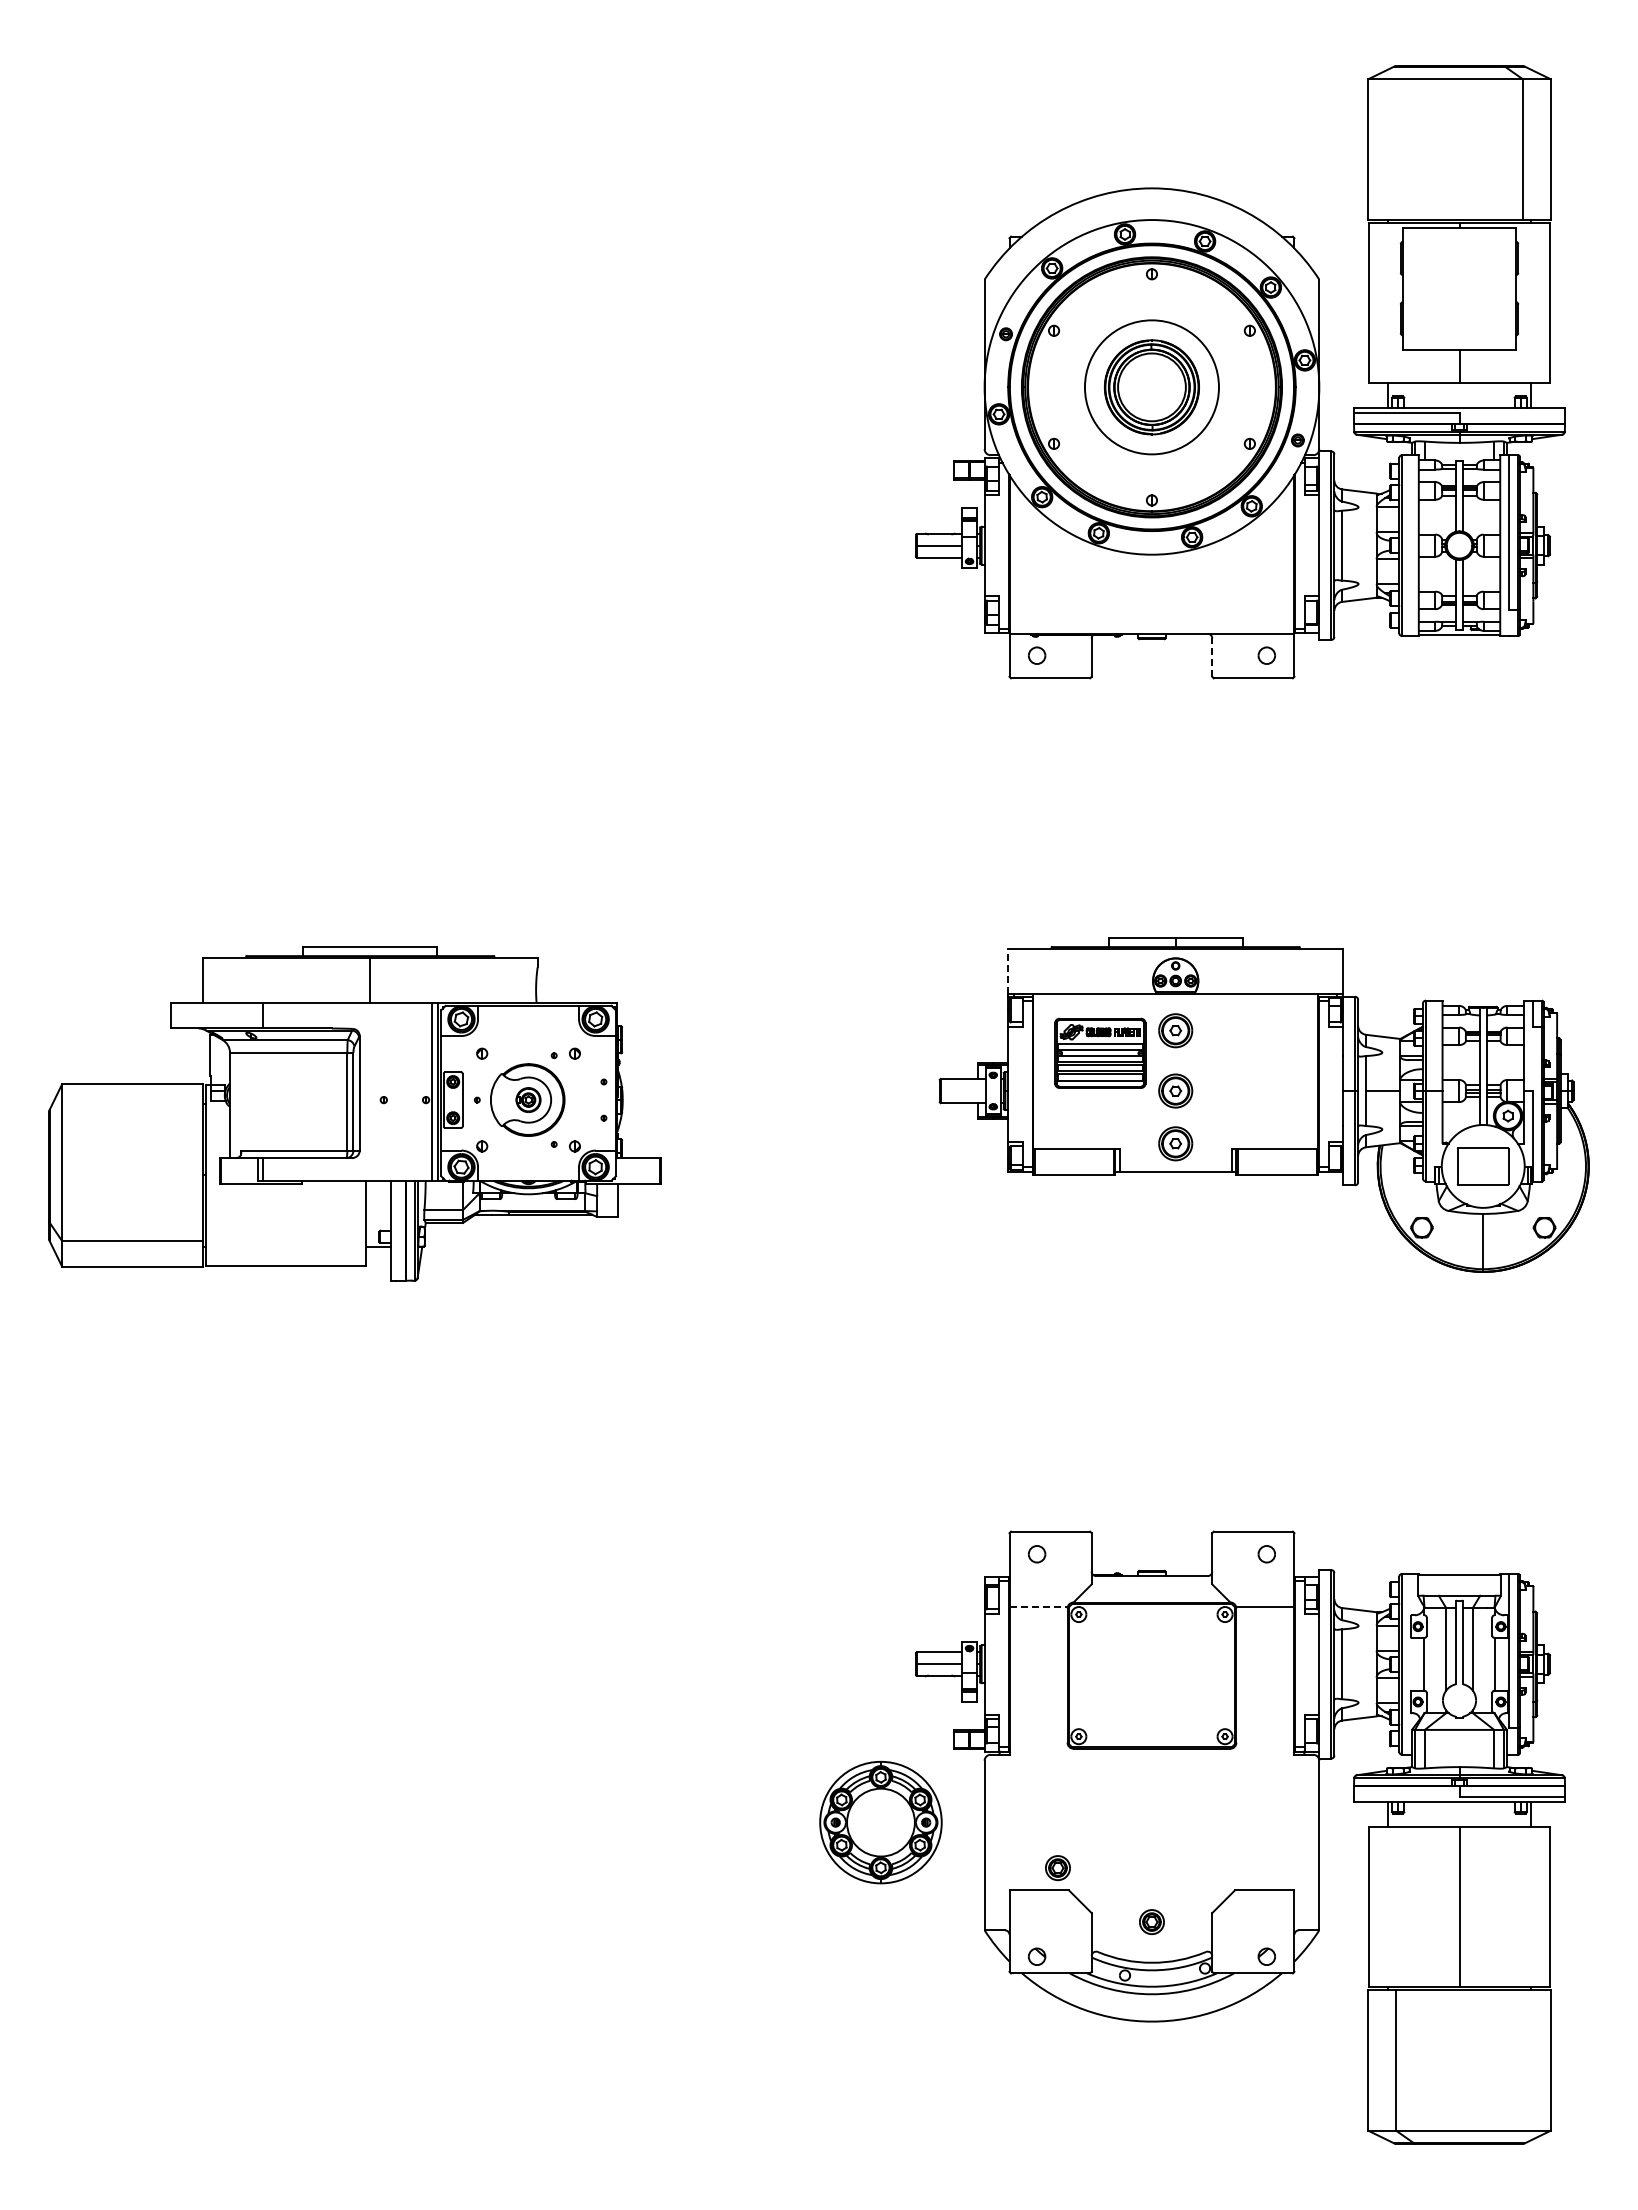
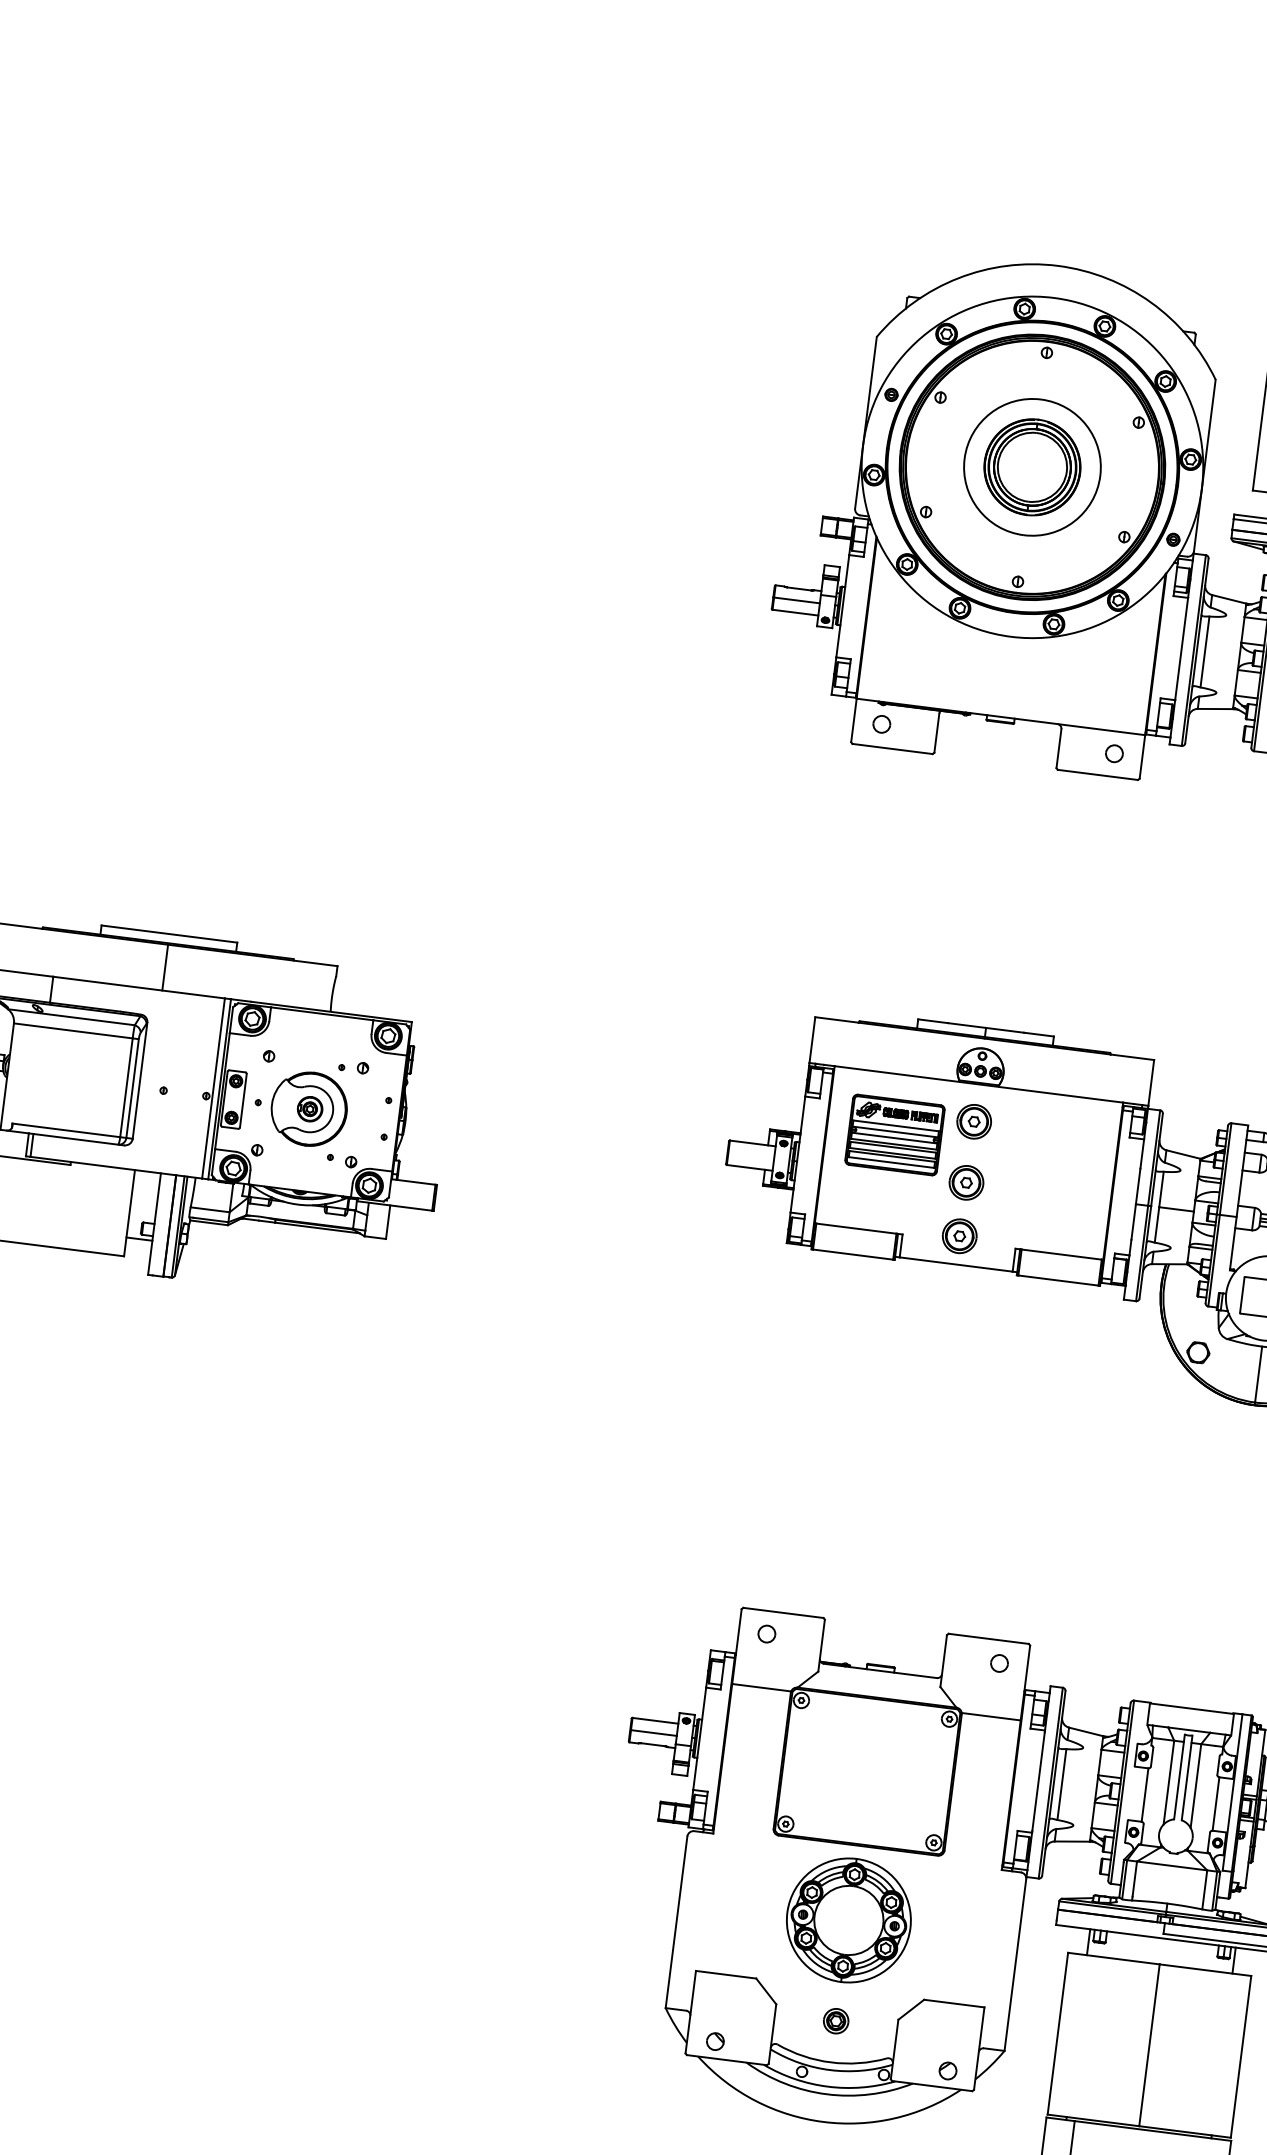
line: (1212, 657) -> (1059, 748), dashed -> solid
line: (1008, 971) -> (812, 1040), dashed -> solid
line: (1039, 1607) -> (762, 1688), dashed -> solid
part: (880, 1822) -> (848, 1920), moved
part: (1057, 1868) -> (747, 1954), removed

